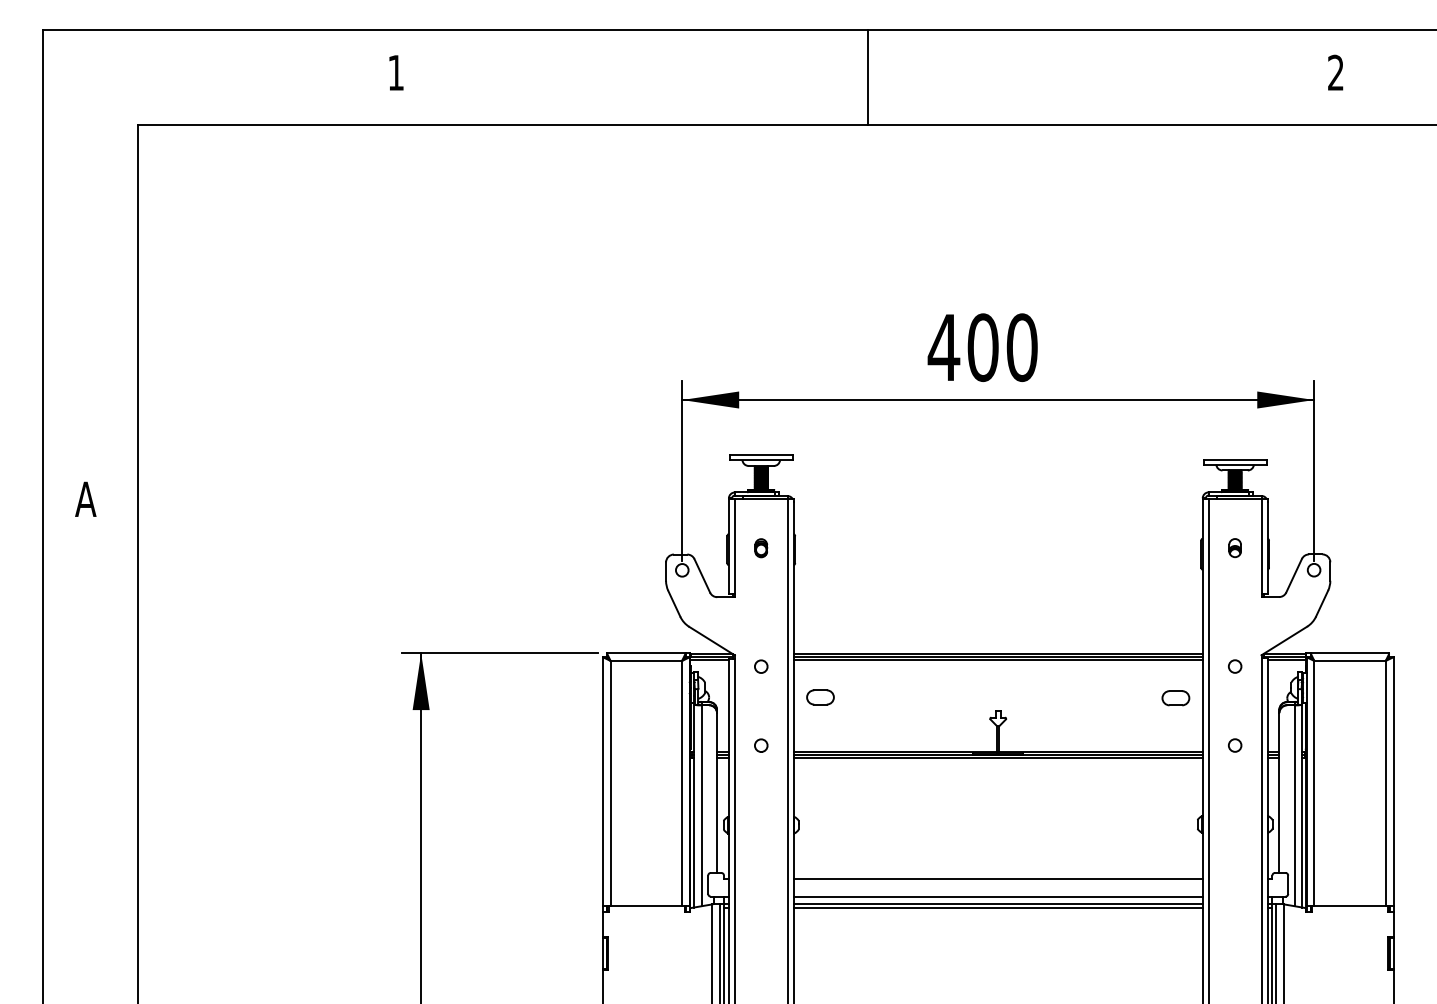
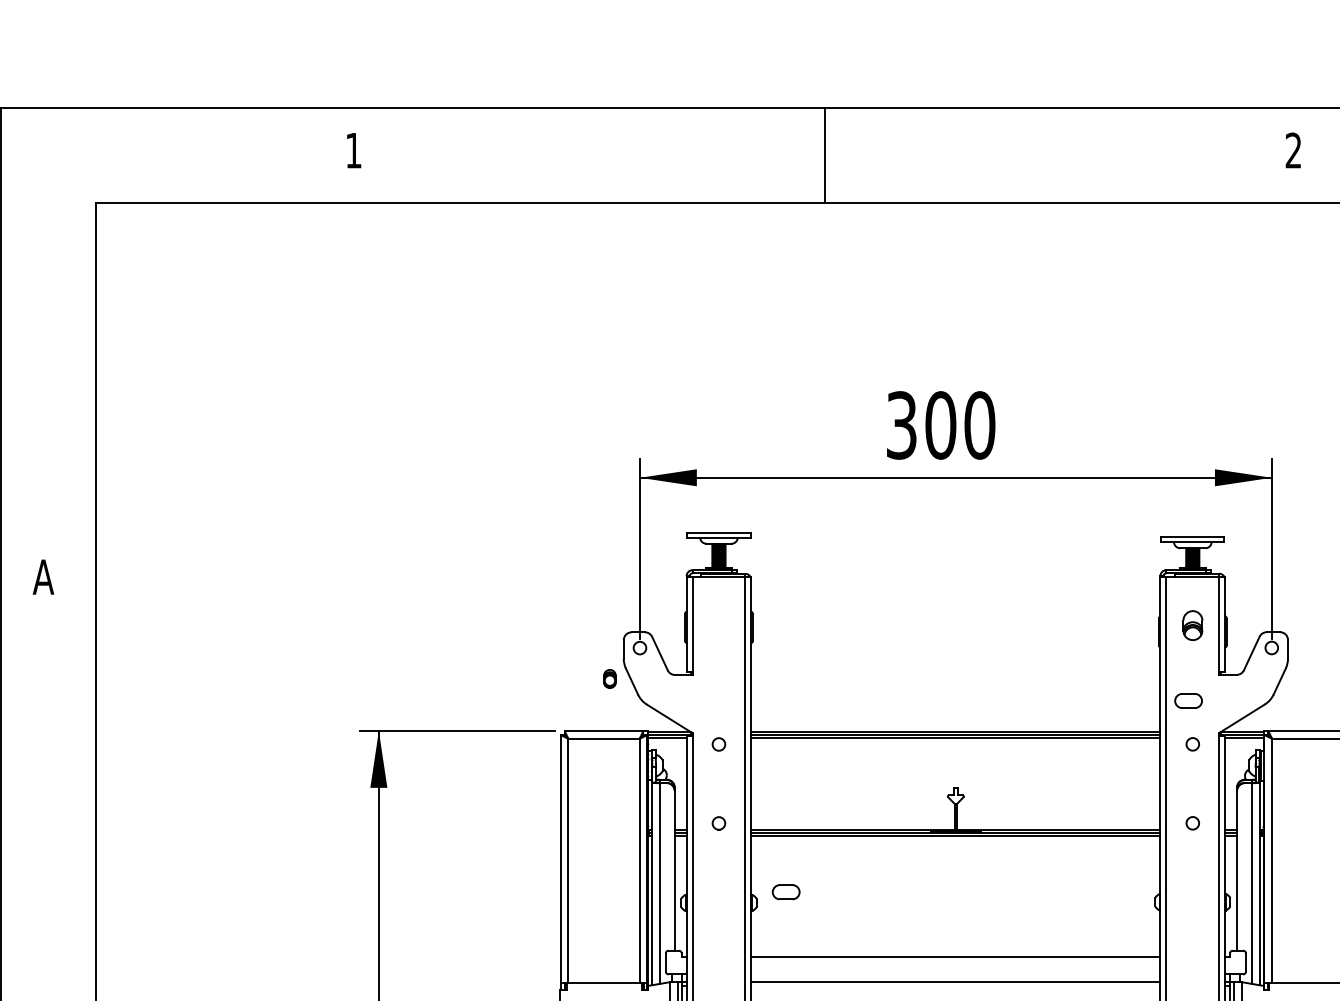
text: (943, 347) -> (901, 425), 400 -> 300
part: (761, 548) -> (610, 679), moved
part: (1234, 548) -> (1192, 626), size x1.6
part: (820, 697) -> (786, 892), moved
part: (1175, 698) -> (1188, 701), moved
line: (997, 896) -> (955, 974), removed
line: (997, 908) -> (955, 986), removed

